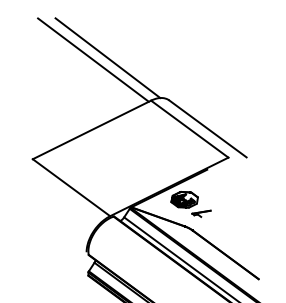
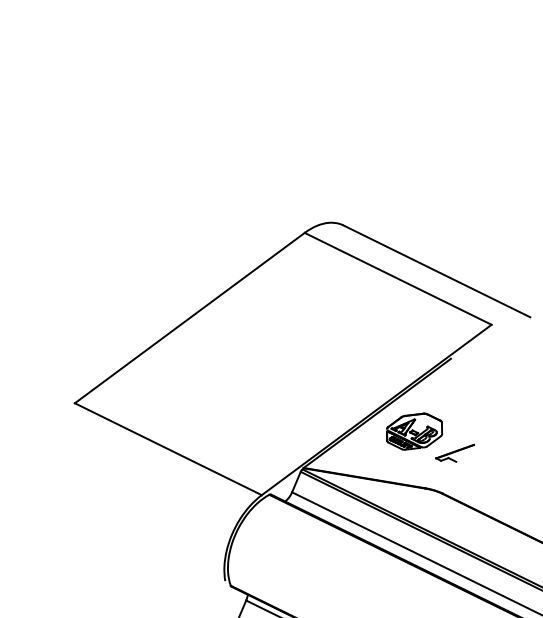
line: (107, 58) -> (195, 159), removed
line: (93, 59) -> (166, 167), removed

